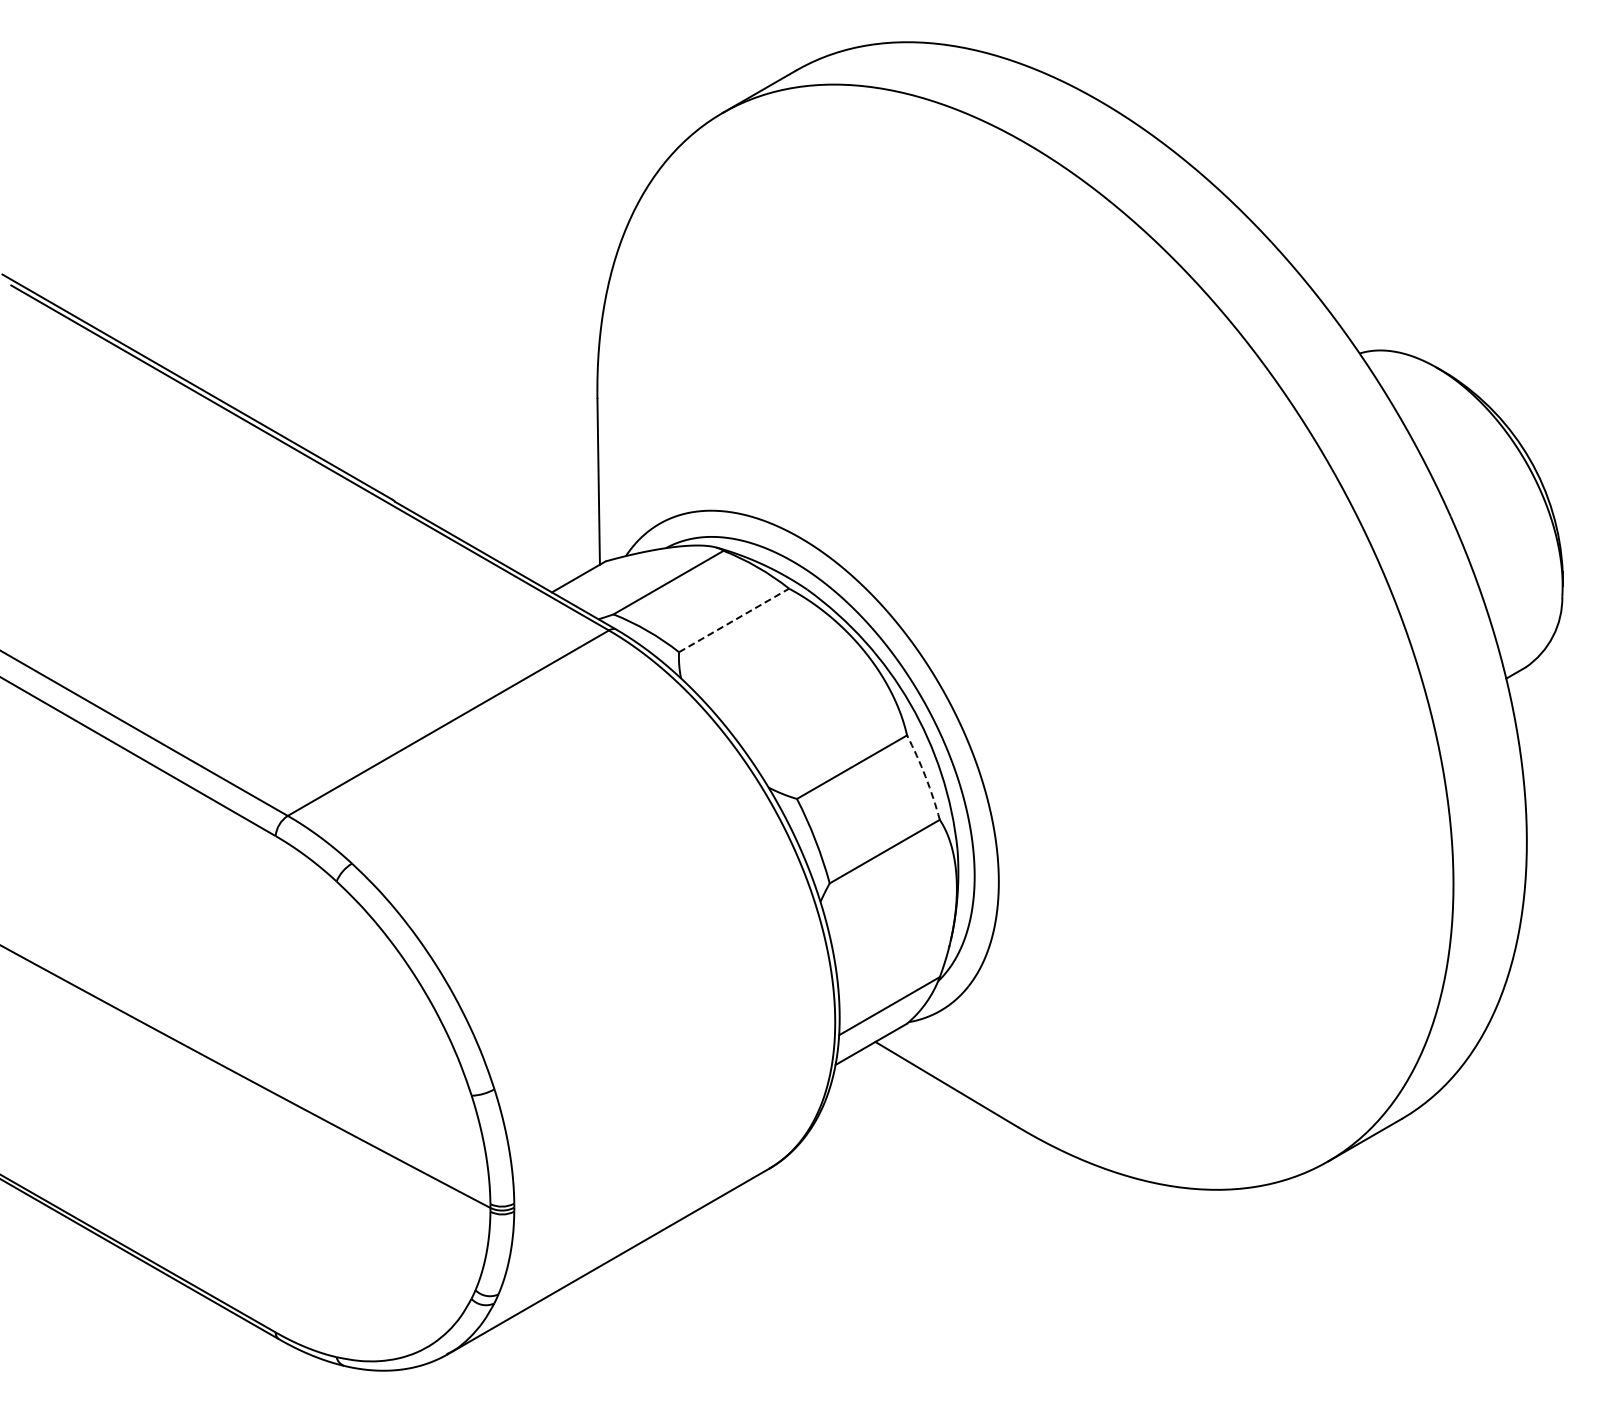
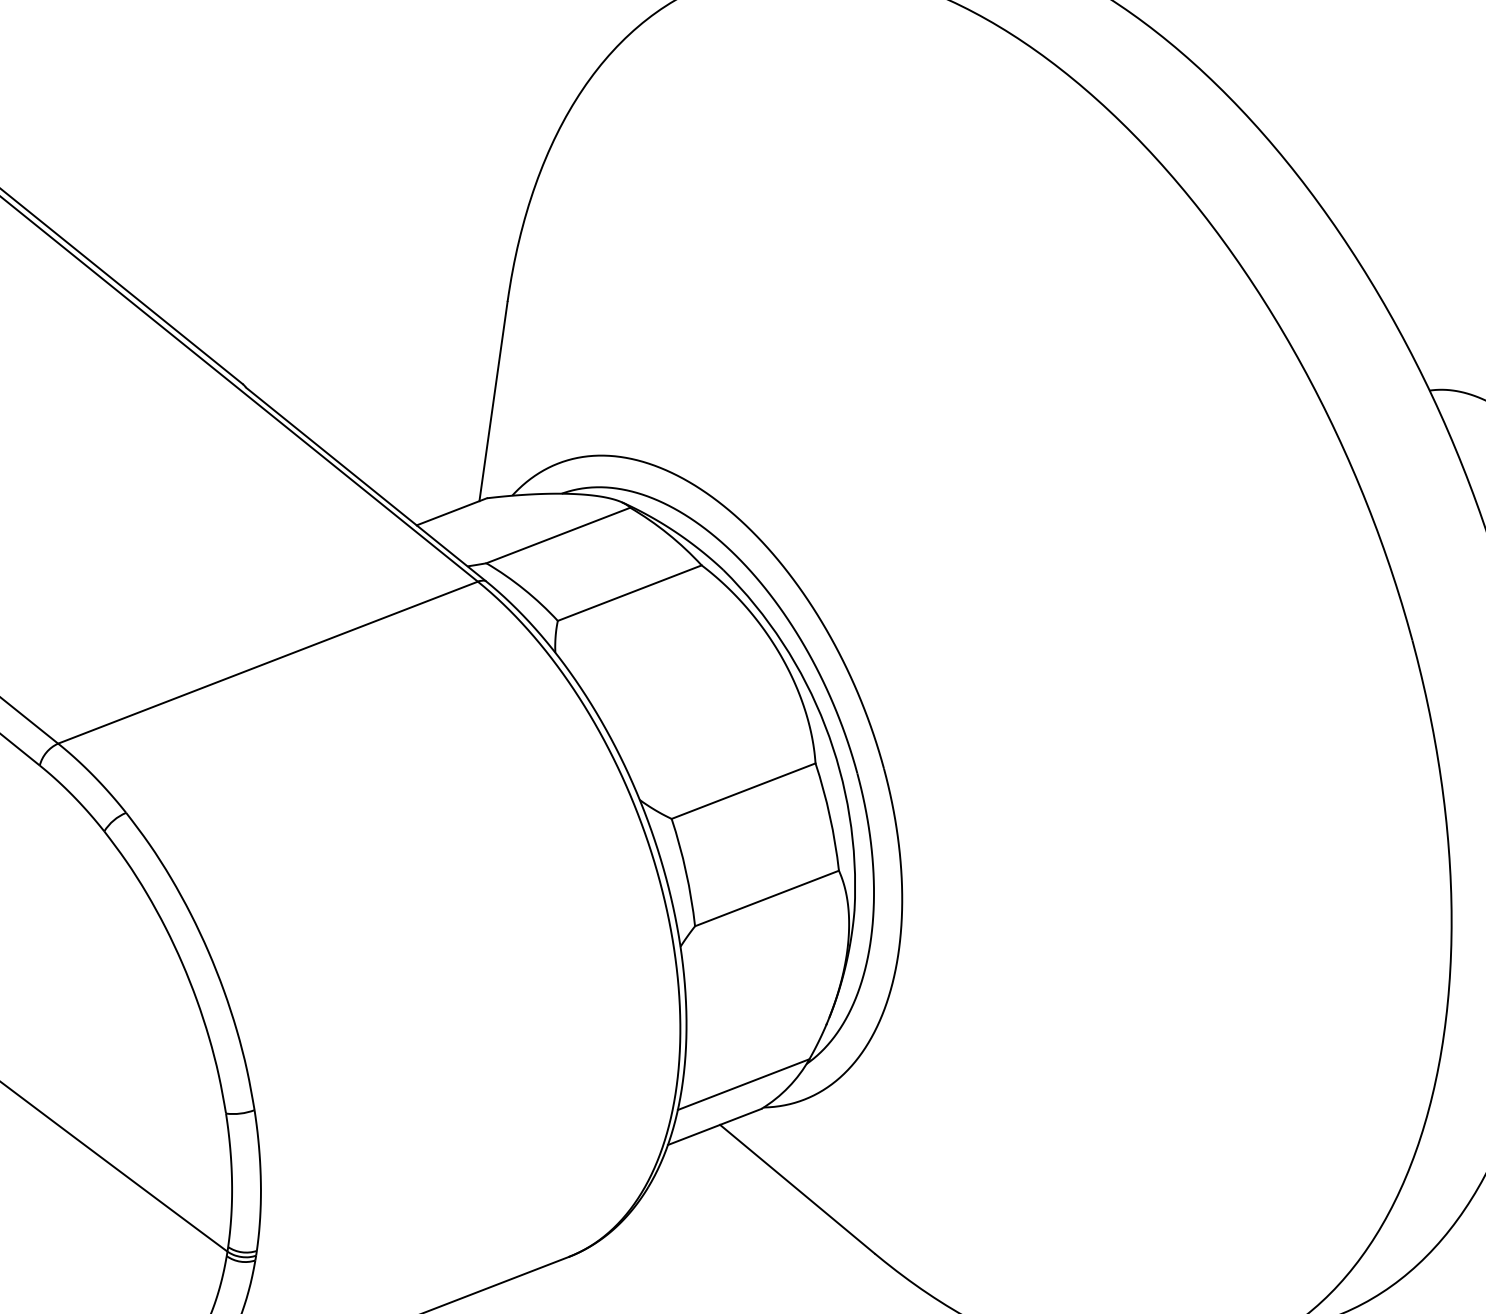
line: (734, 620) -> (630, 593), dashed -> solid
arc: (925, 776) -> (829, 816), dashed -> solid

